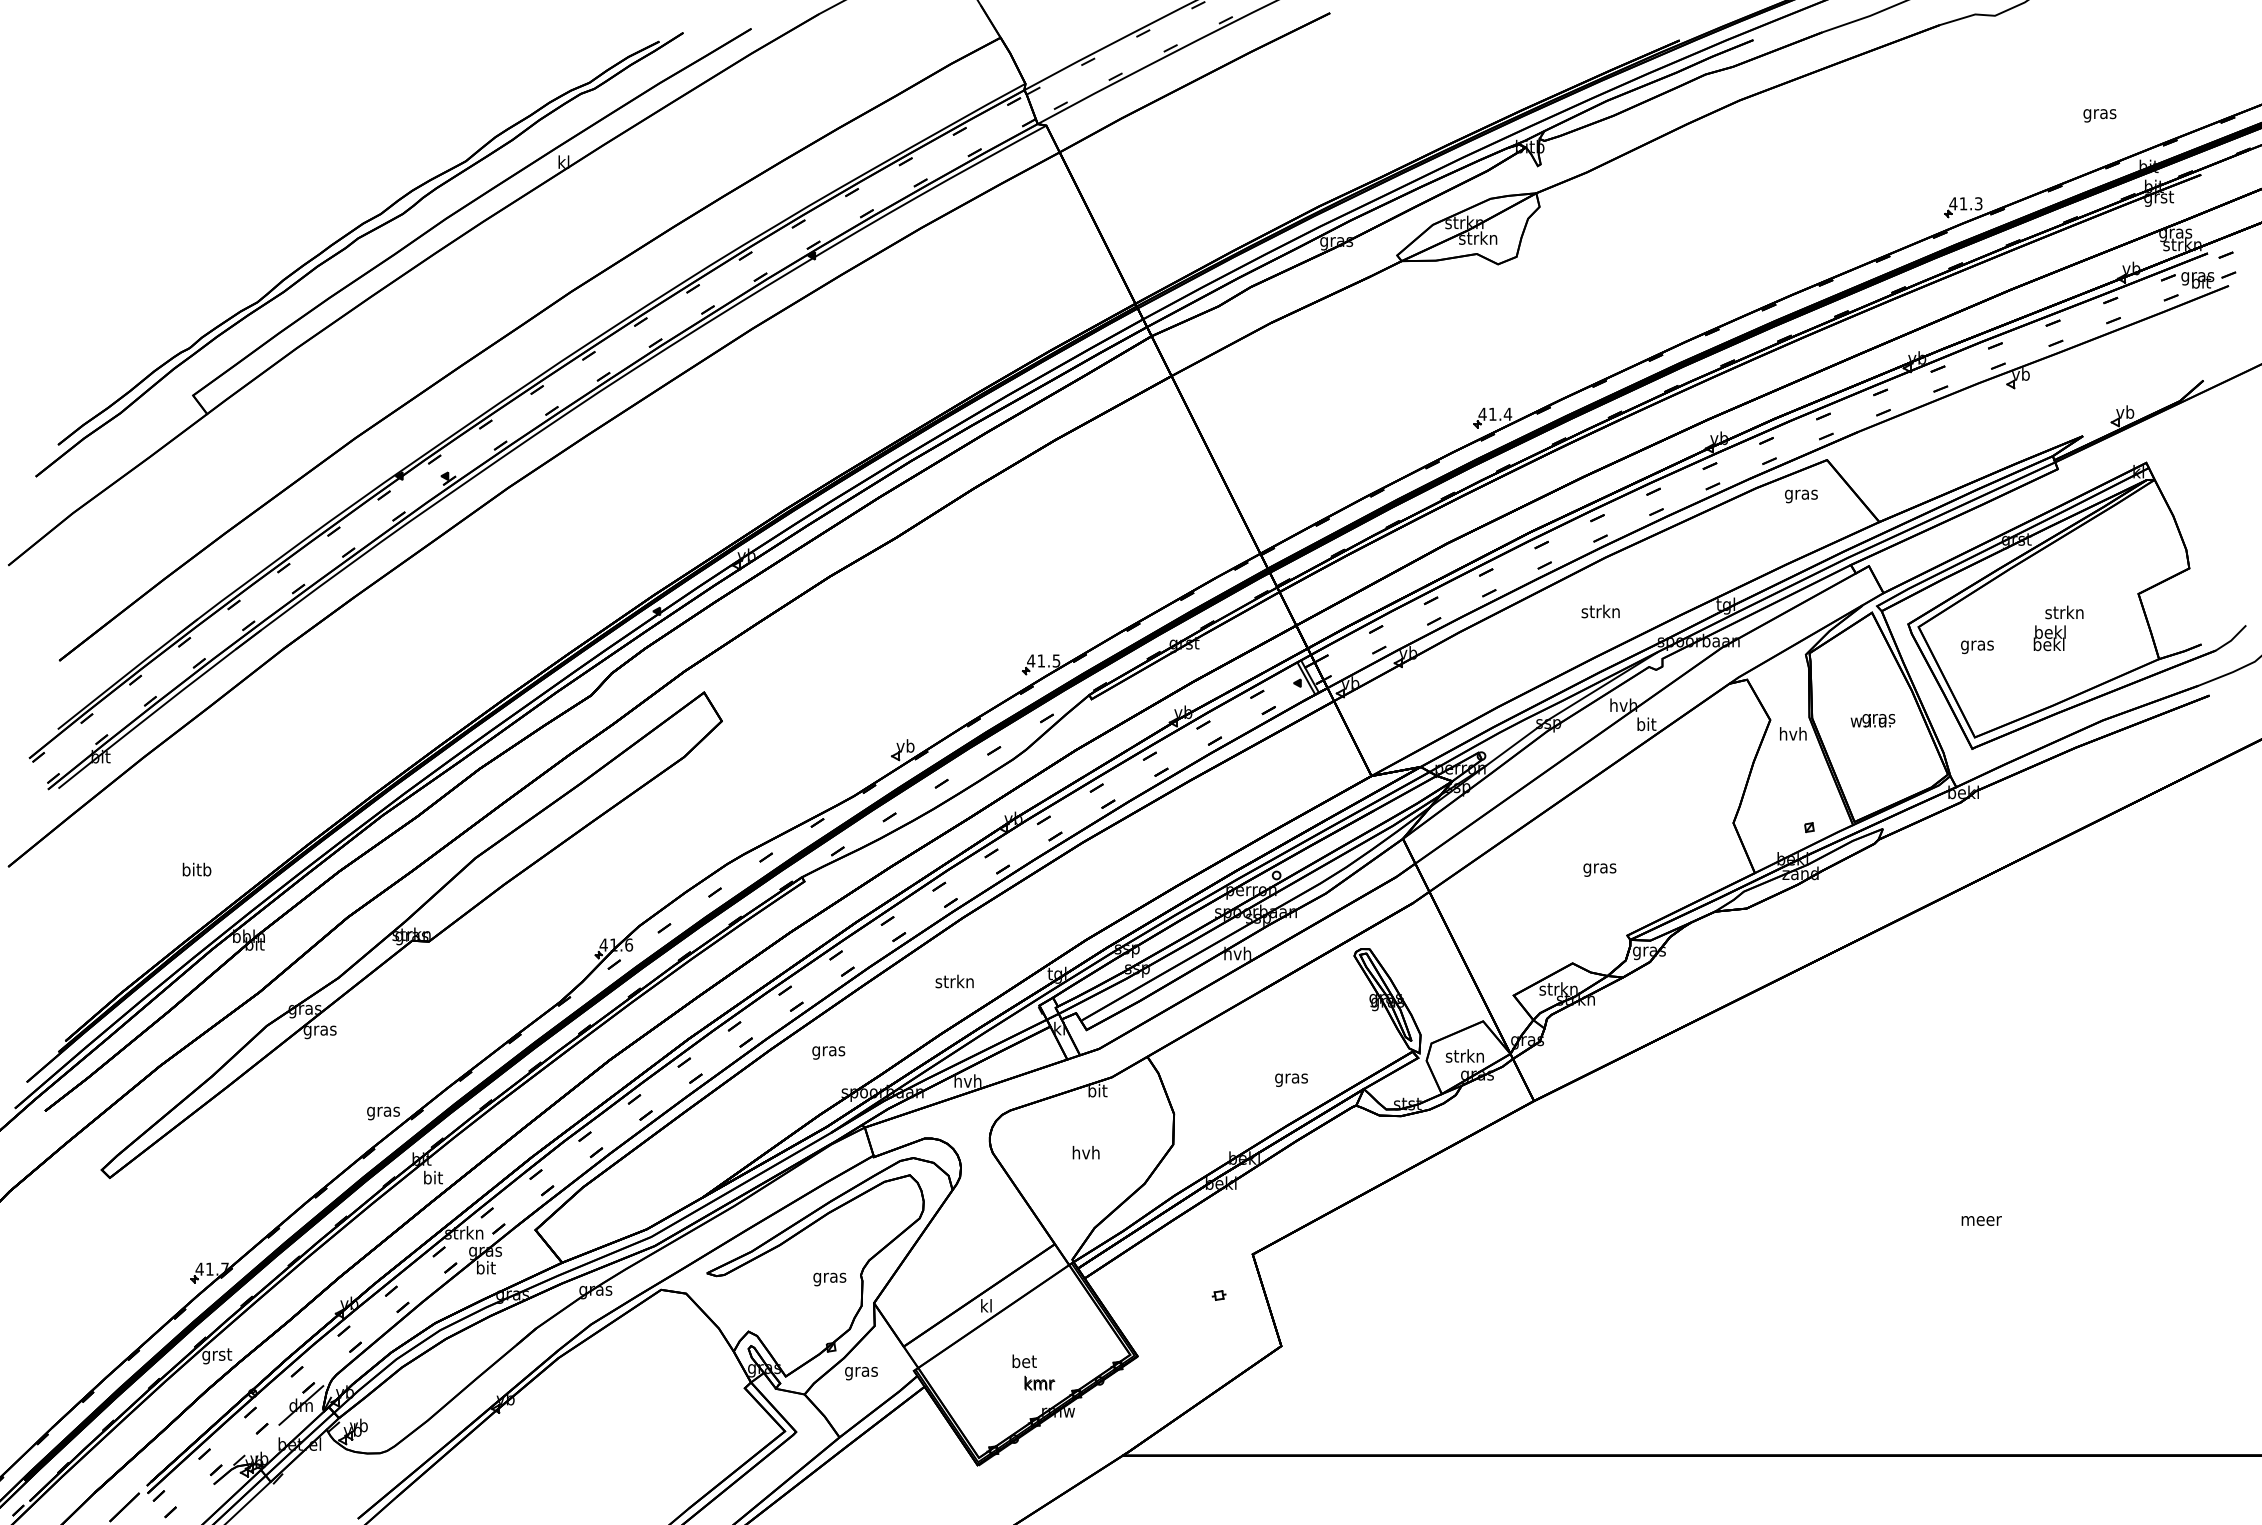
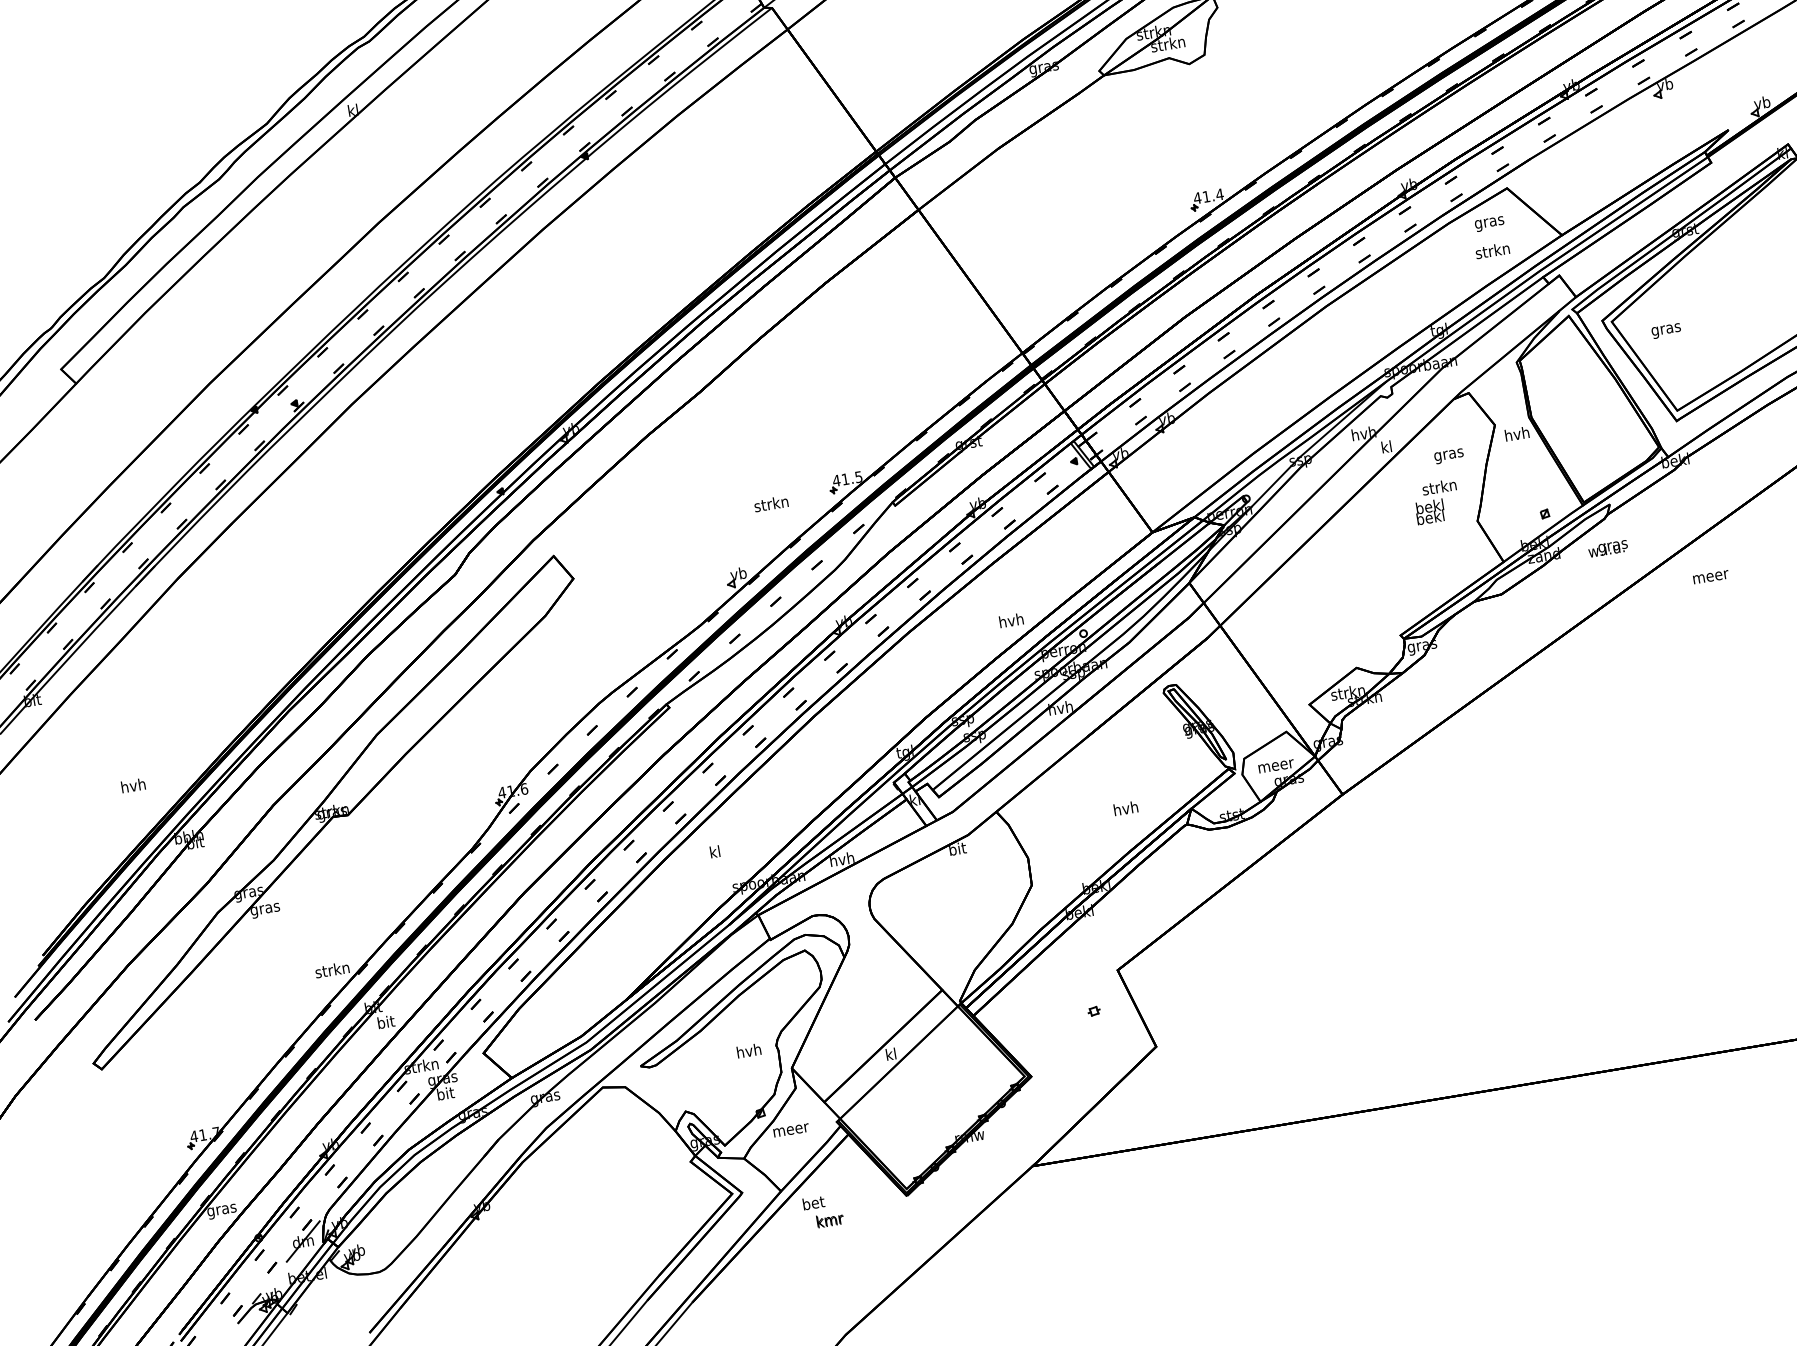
text: (1600, 611) -> (1492, 250), moved
text: (2058, 628) -> (1436, 502), moved
text: (1872, 720) -> (1607, 548), moved
text: (1646, 724) -> (1386, 447), bit -> kl
text: (196, 869) -> (133, 785), bitb -> hvh
text: (1599, 869) -> (1448, 455), moved
text: (954, 981) -> (771, 503), moved
text: (828, 1050) -> (715, 852), gras -> kl
text: (1465, 1055) -> (1275, 764), strkn -> meer
text: (1291, 1078) -> (1126, 809), gras -> hvh
text: (383, 1111) -> (332, 971), gras -> strkn
text: (1085, 1152) -> (1010, 620), moved
text: (1981, 1220) -> (1710, 576), moved
text: (829, 1277) -> (748, 1052), gras -> hvh
text: (216, 1356) -> (221, 1210), grst -> gras
text: (1033, 1372) -> (823, 1211), moved
text: (862, 1373) -> (791, 1131), gras -> meer

